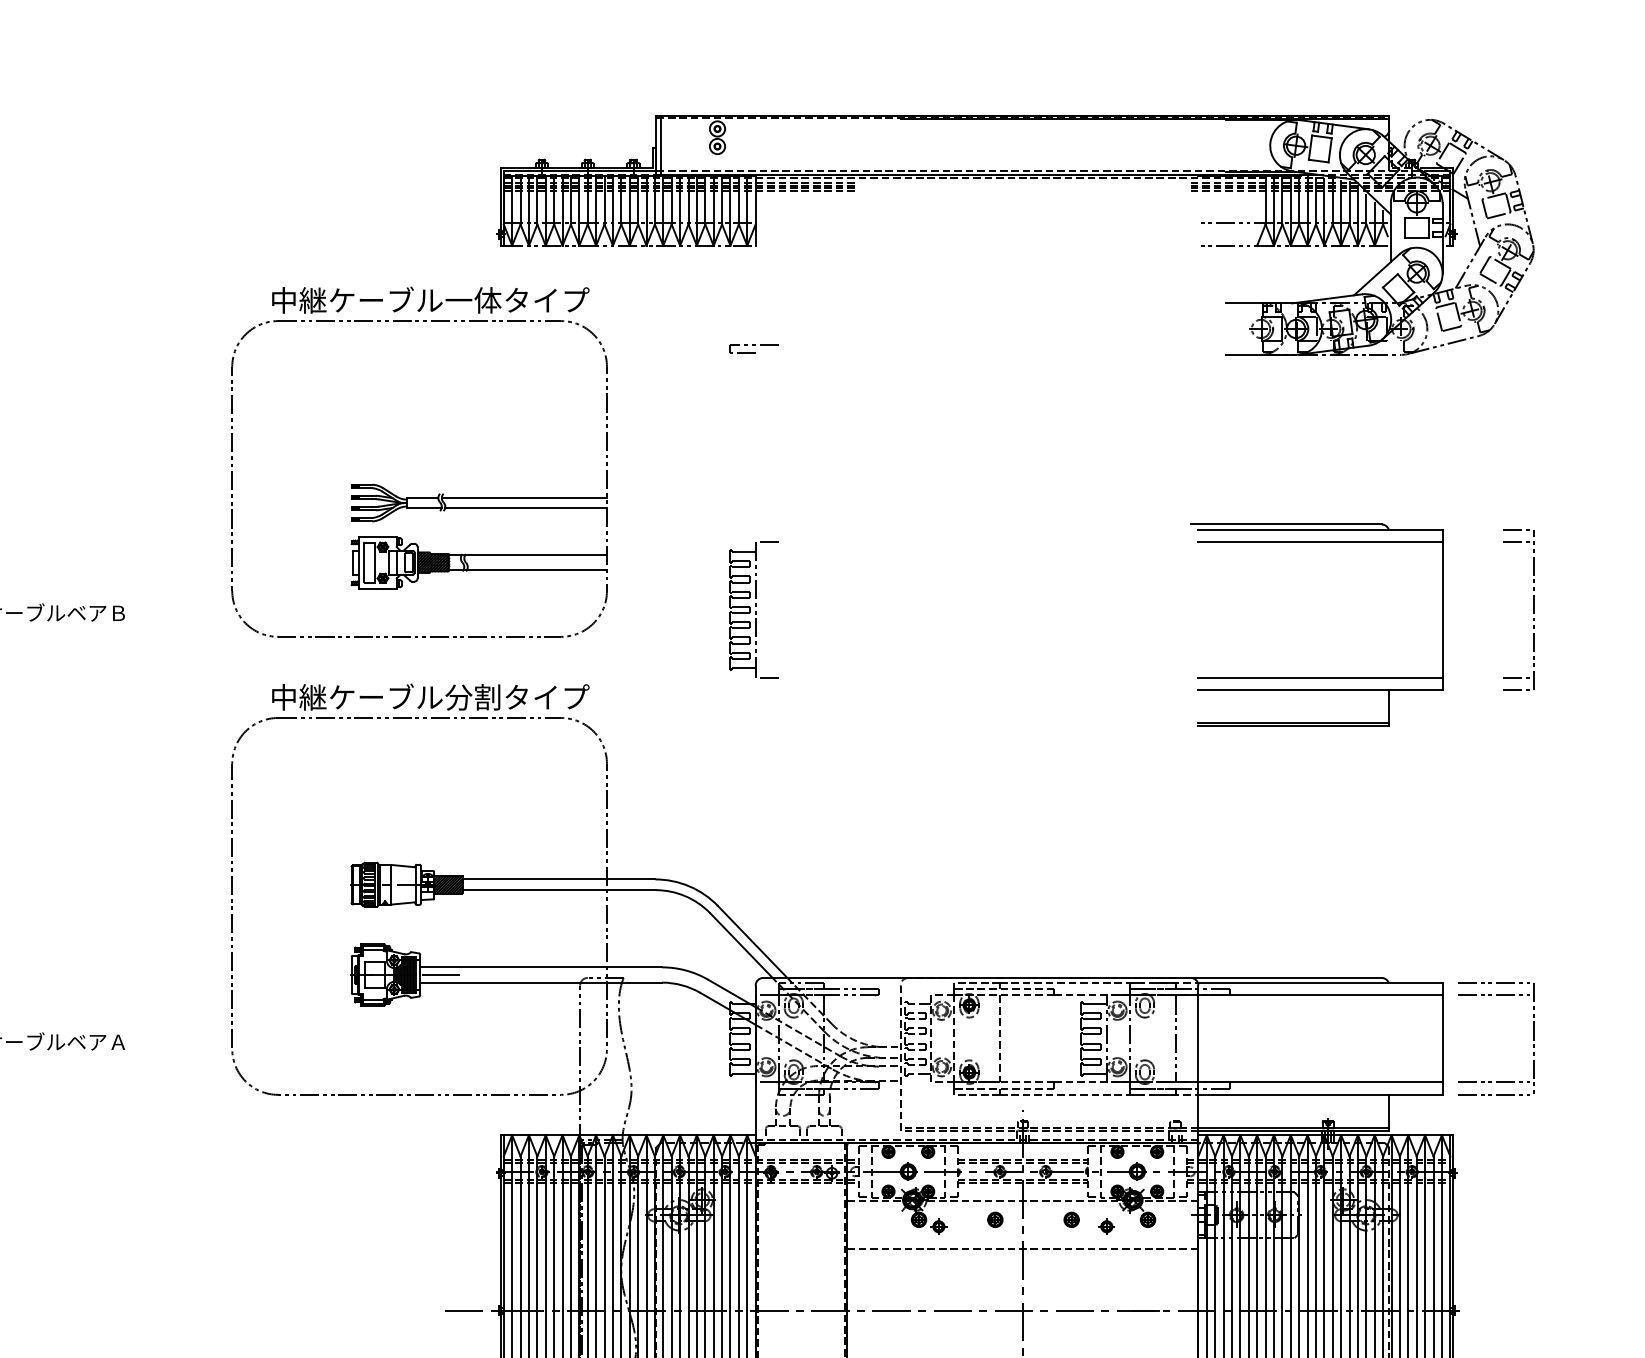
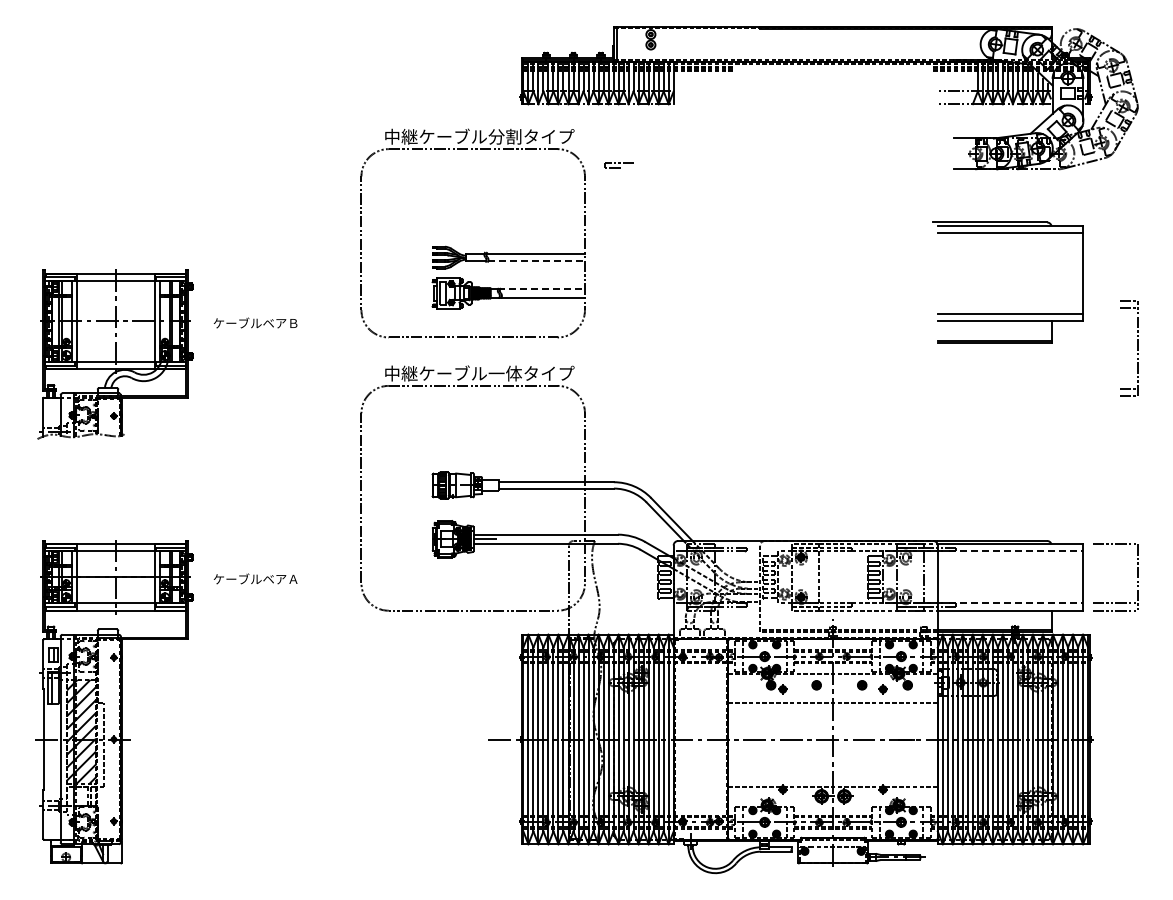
text: (472, 299) -> (504, 136), 中継ケーブル一体タイプ -> 中継ケーブル分割タイプ
part: (752, 348) -> (618, 165), moved
line: (527, 507) -> (537, 260), solid -> dashed
line: (535, 554) -> (542, 288), solid -> dashed
part: (752, 610) -> (671, 321), removed
part: (1533, 610) -> (1137, 348), moved
part: (1315, 677) -> (1007, 313), moved
text: (472, 697) -> (504, 373), 中継ケーブル分割タイプ -> 中継ケーブル一体タイプ
hatch: (446, 883) -> (489, 484), removed
line: (1320, 995) -> (1010, 551), solid -> dashed
line: (1494, 995) -> (1114, 551), removed
line: (1320, 1082) -> (1010, 603), solid -> dashed

